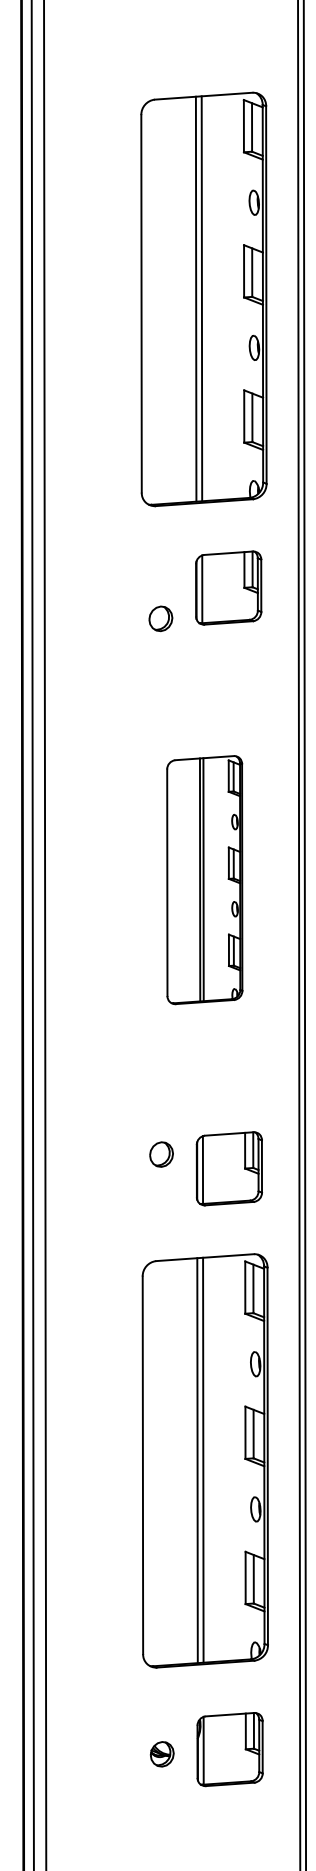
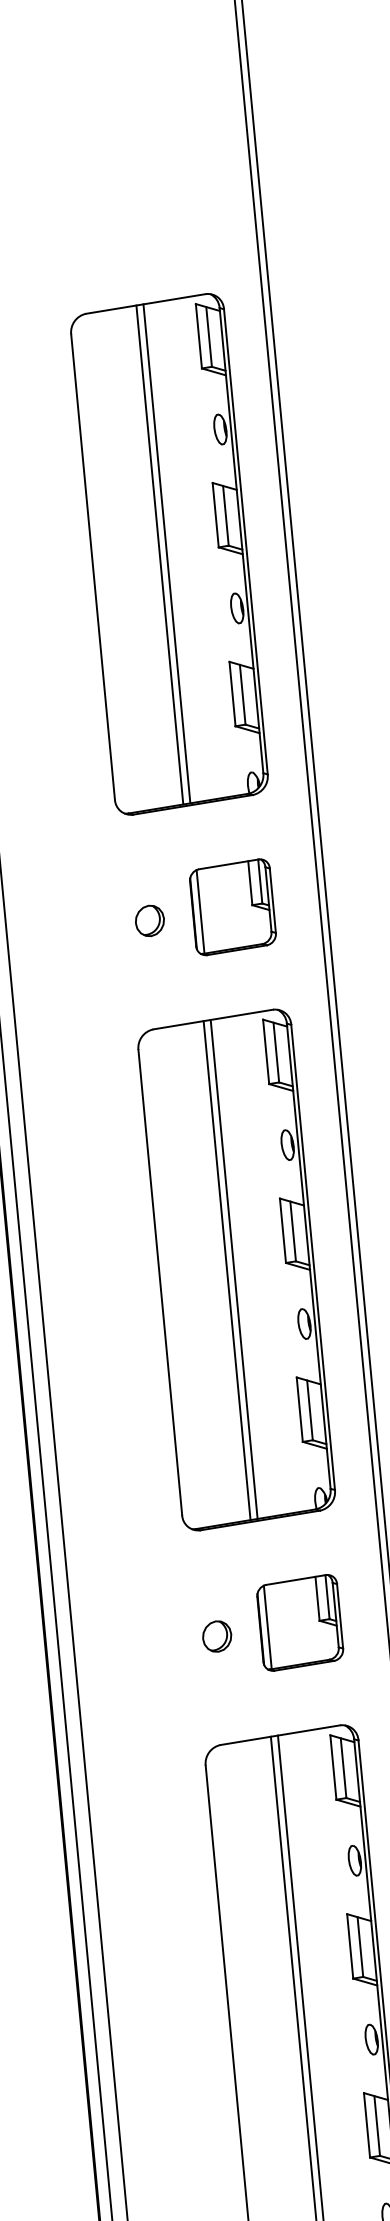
part: (160, 618) -> (149, 920), moved
part: (204, 879) -> (236, 1269), size x1.67
part: (161, 1154) -> (217, 1636), moved

